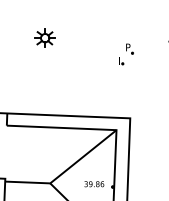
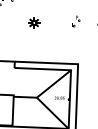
part: (127, 54) -> (76, 21), moved

